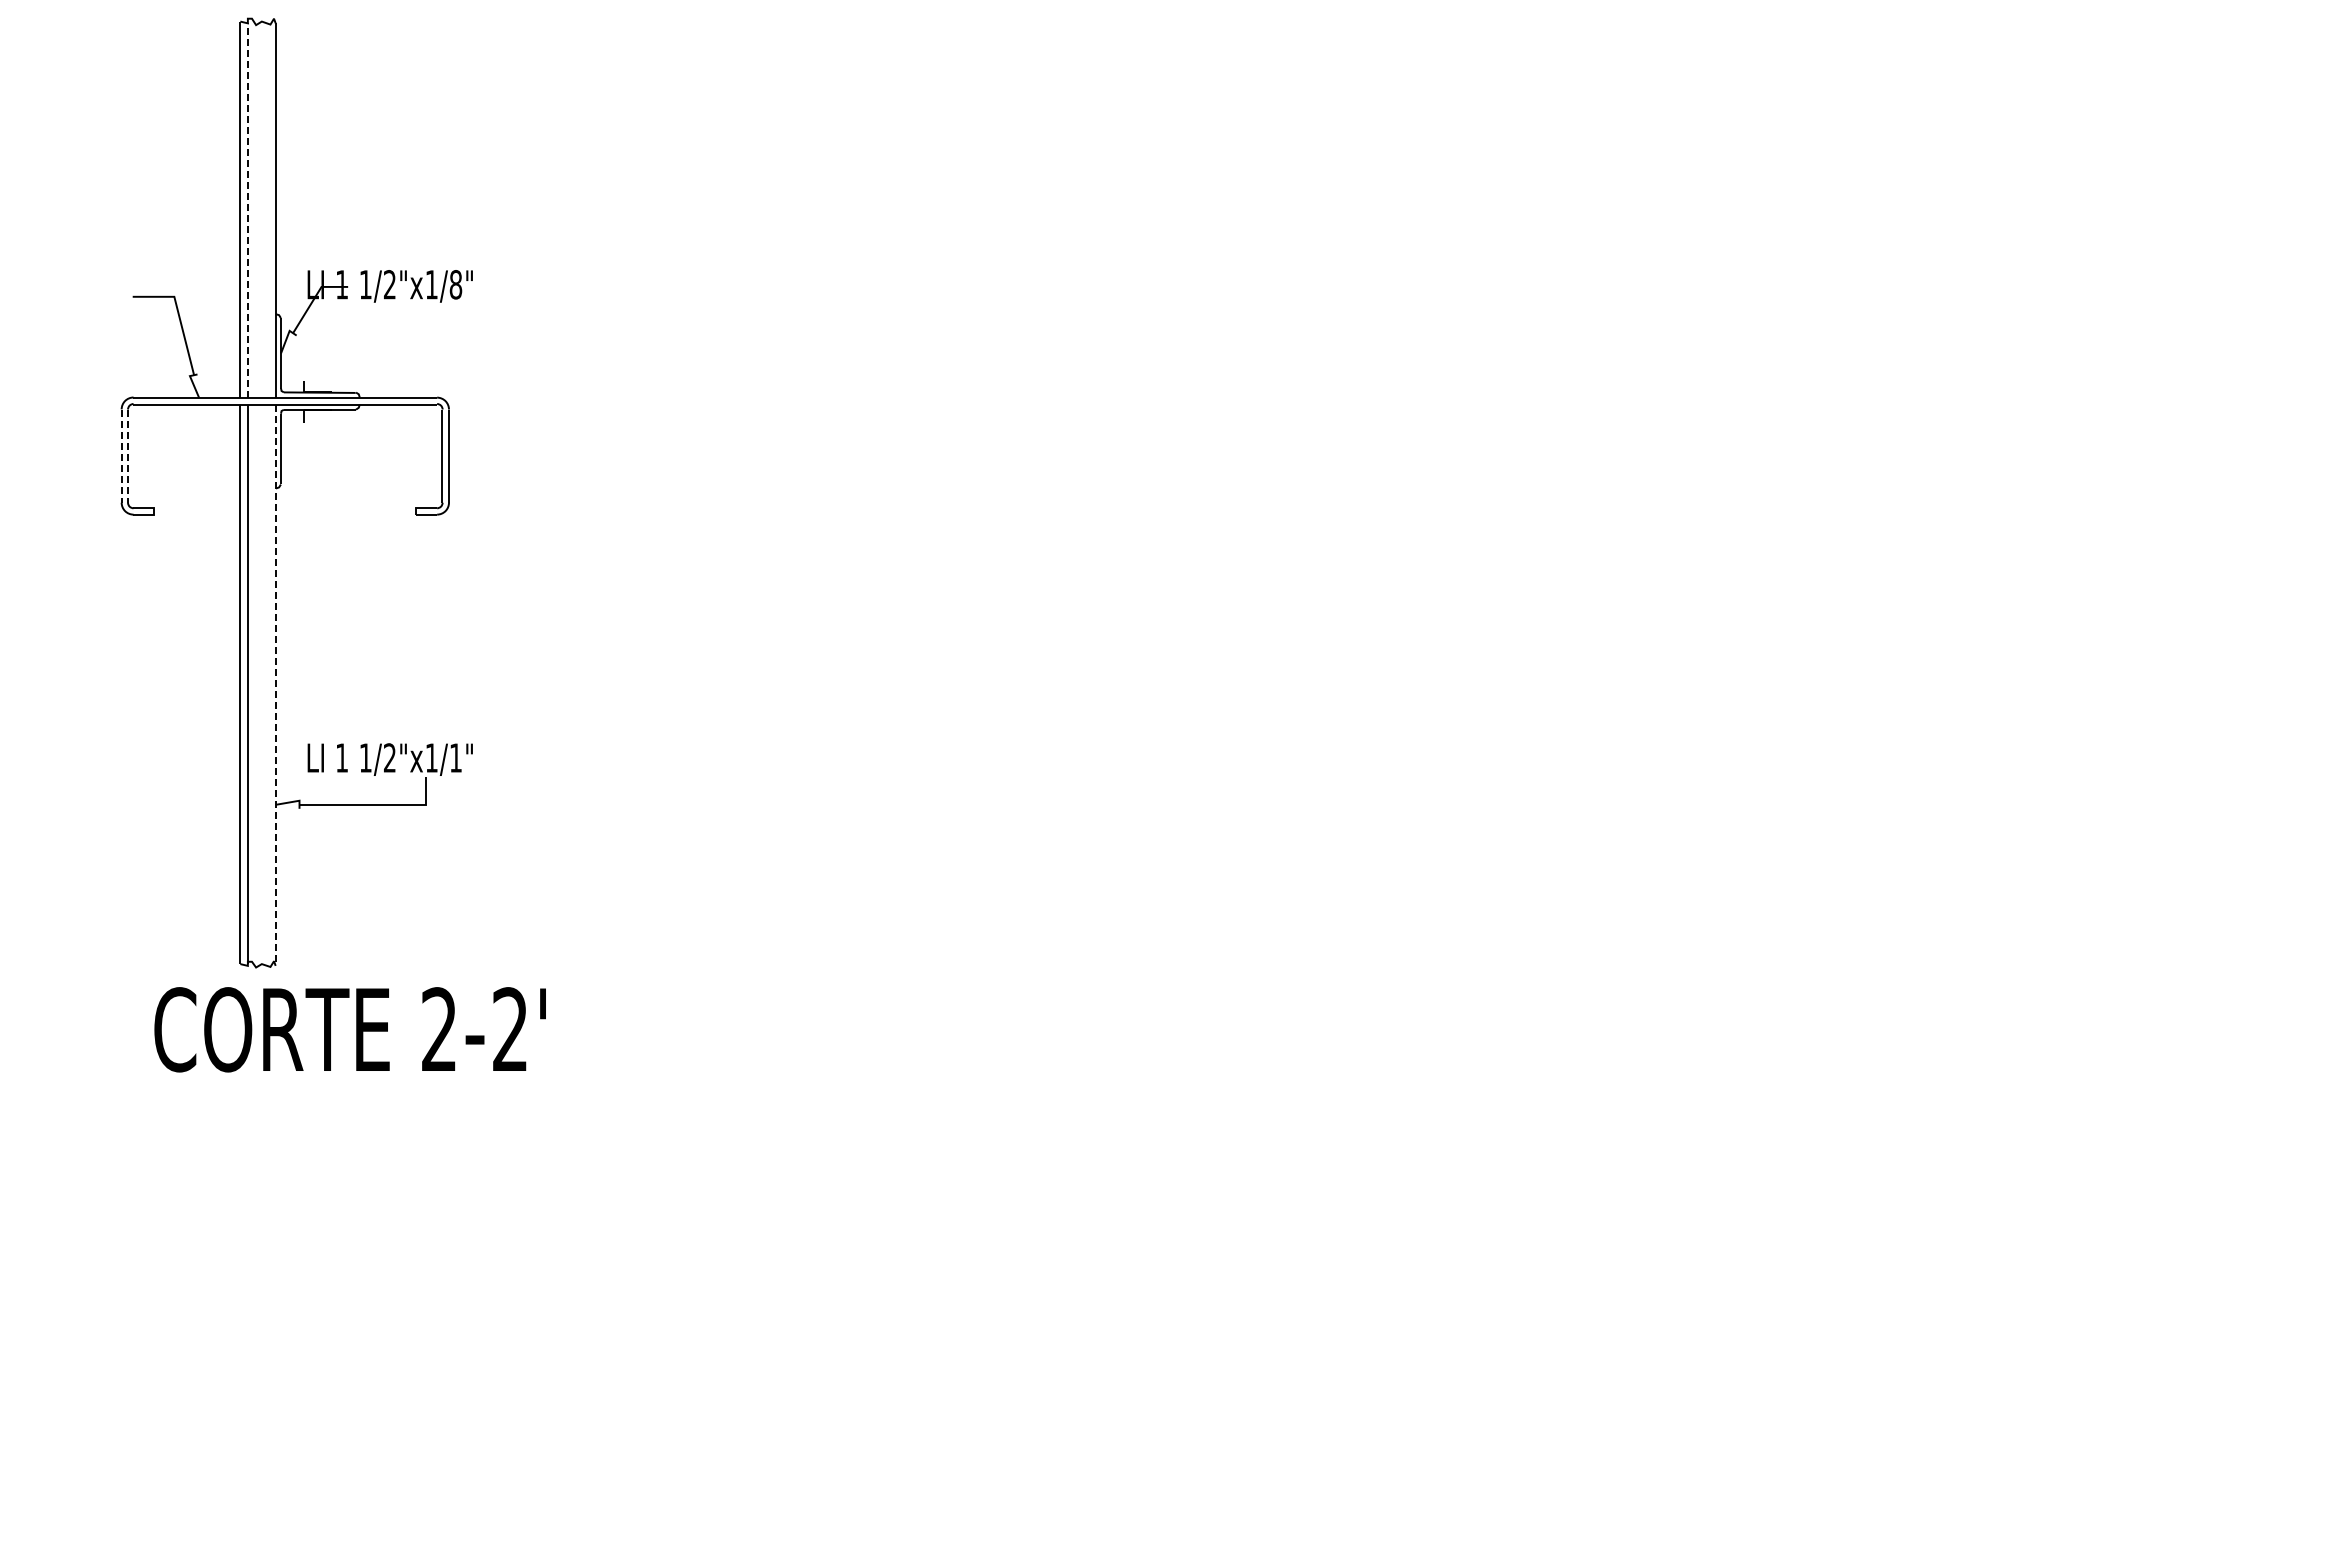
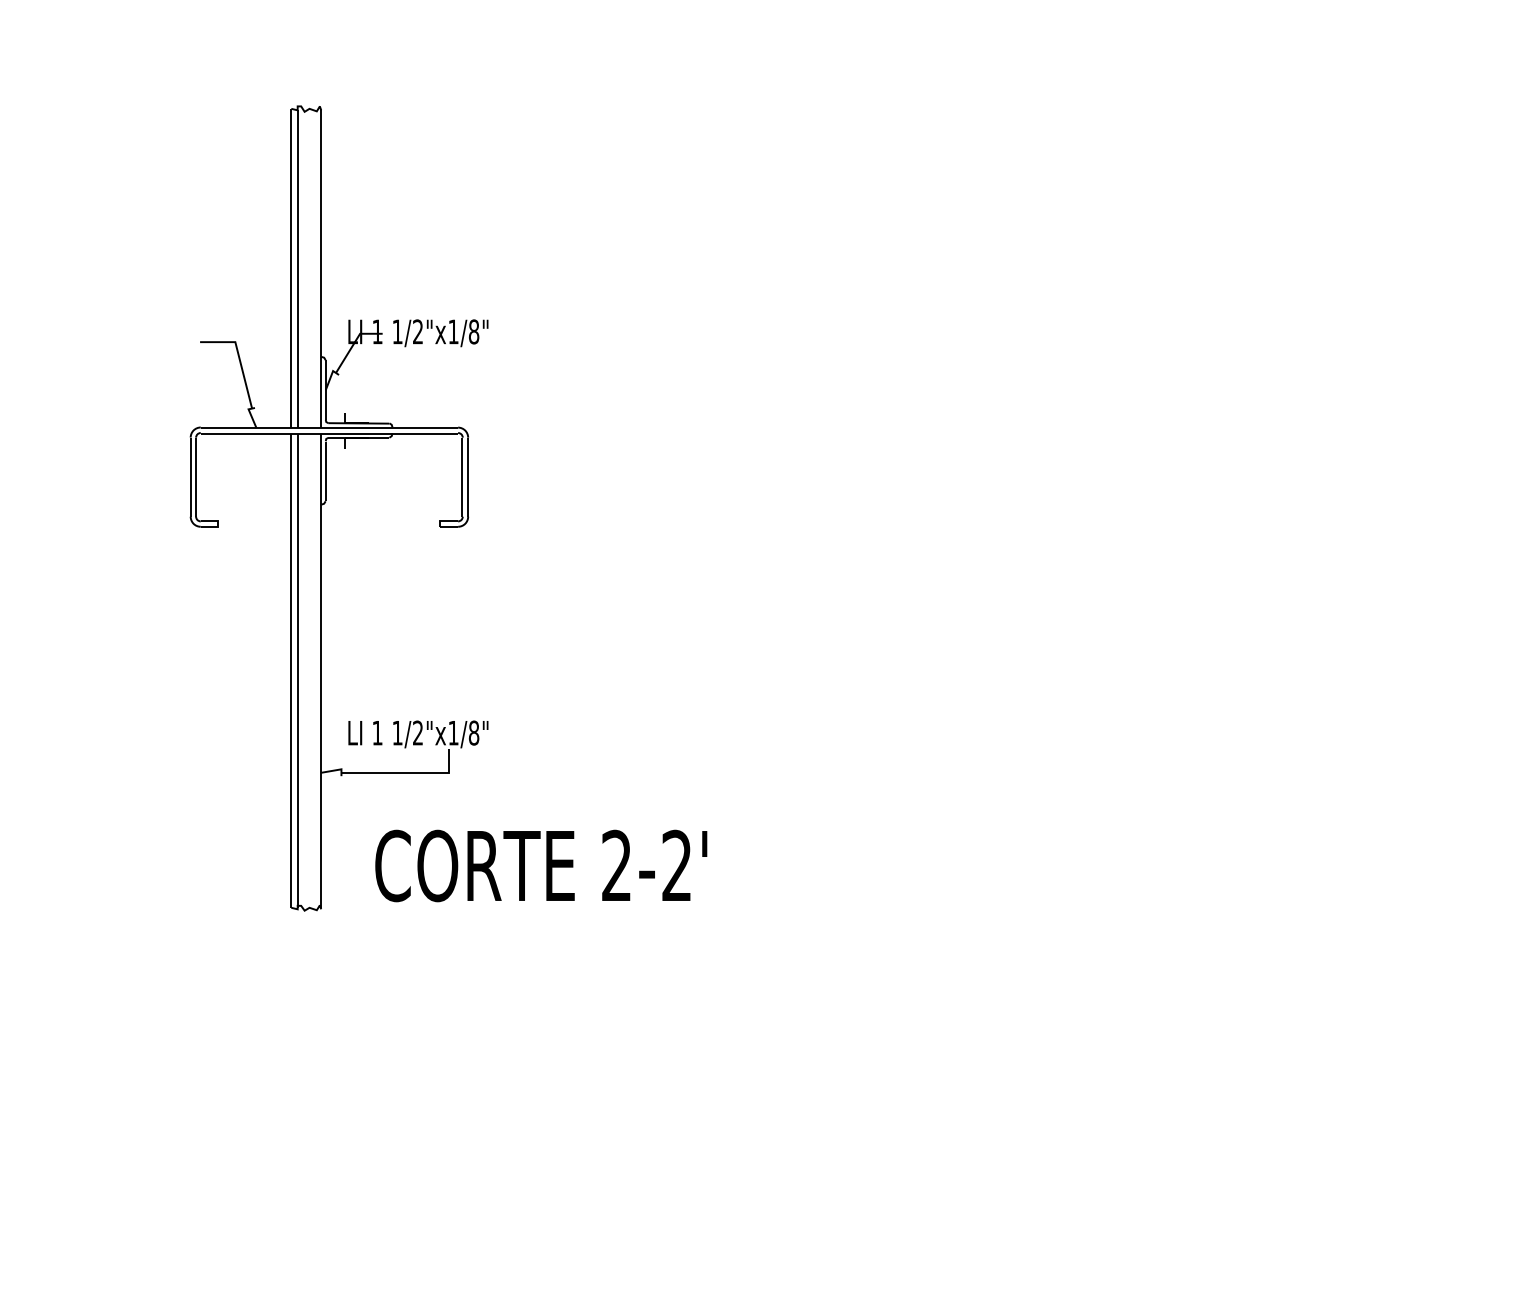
line: (247, 210) -> (297, 268), dashed -> solid
line: (121, 456) -> (190, 477), dashed -> solid
line: (128, 456) -> (196, 477), dashed -> solid
line: (275, 684) -> (321, 670), dashed -> solid
text: (455, 757) -> (473, 732), 1/2"x1/1" -> 1/2"x1/8"
text: (349, 1029) -> (540, 865), moved

